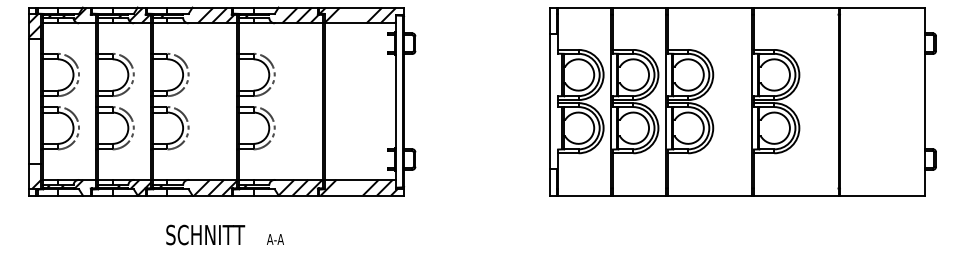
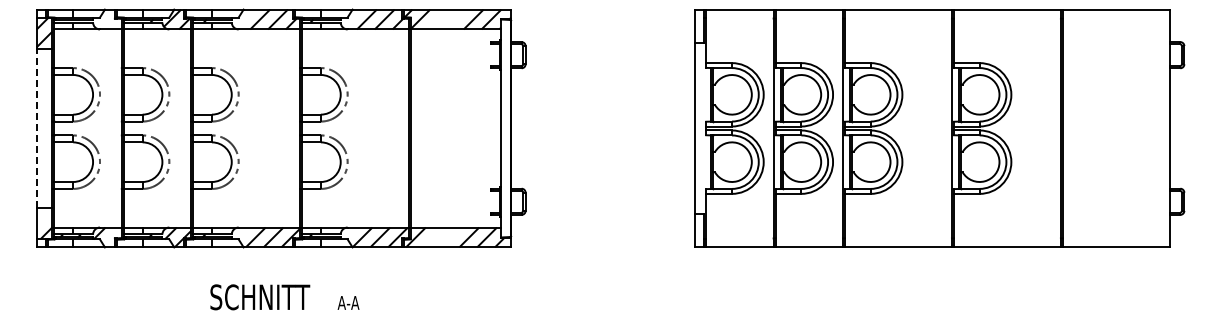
hatch: (67, 13) -> (85, 17), removed
line: (28, 101) -> (36, 128), solid -> dashed

